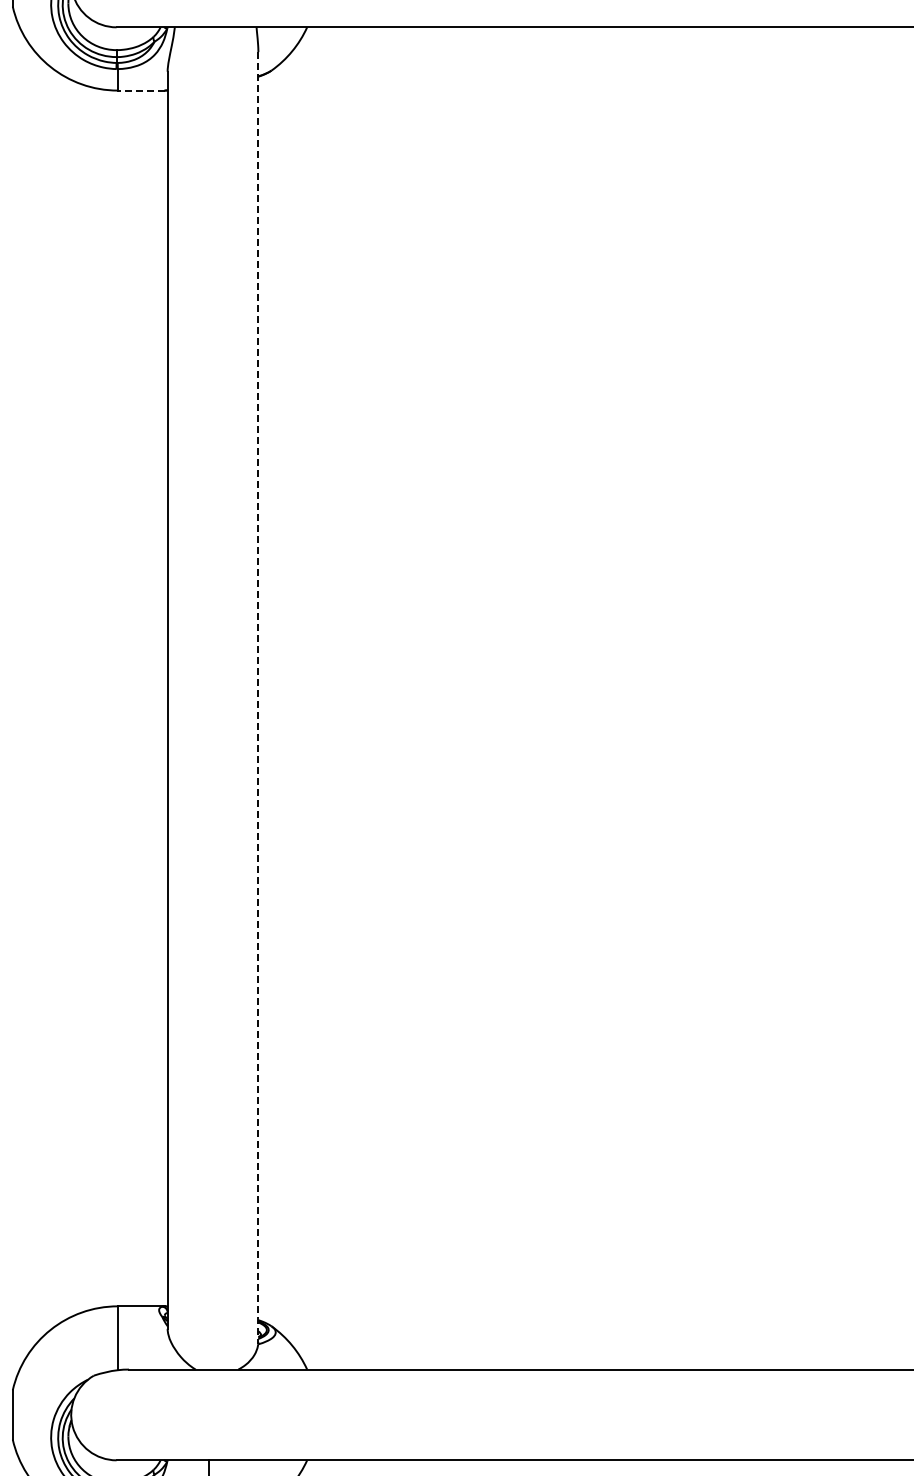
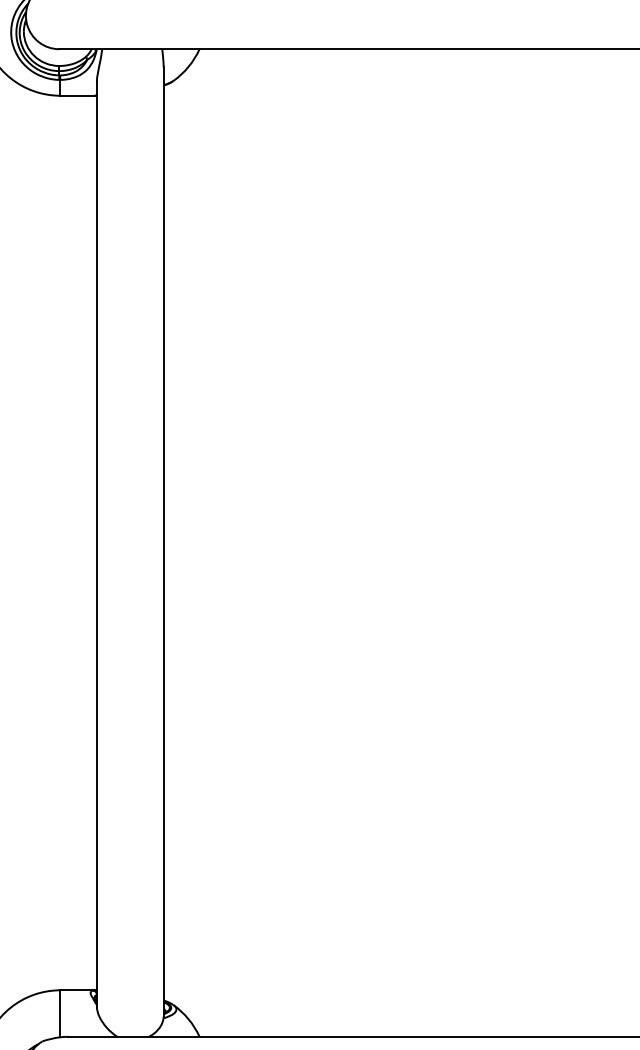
line: (140, 90) -> (76, 95), dashed -> solid
line: (258, 698) -> (163, 543), dashed -> solid

